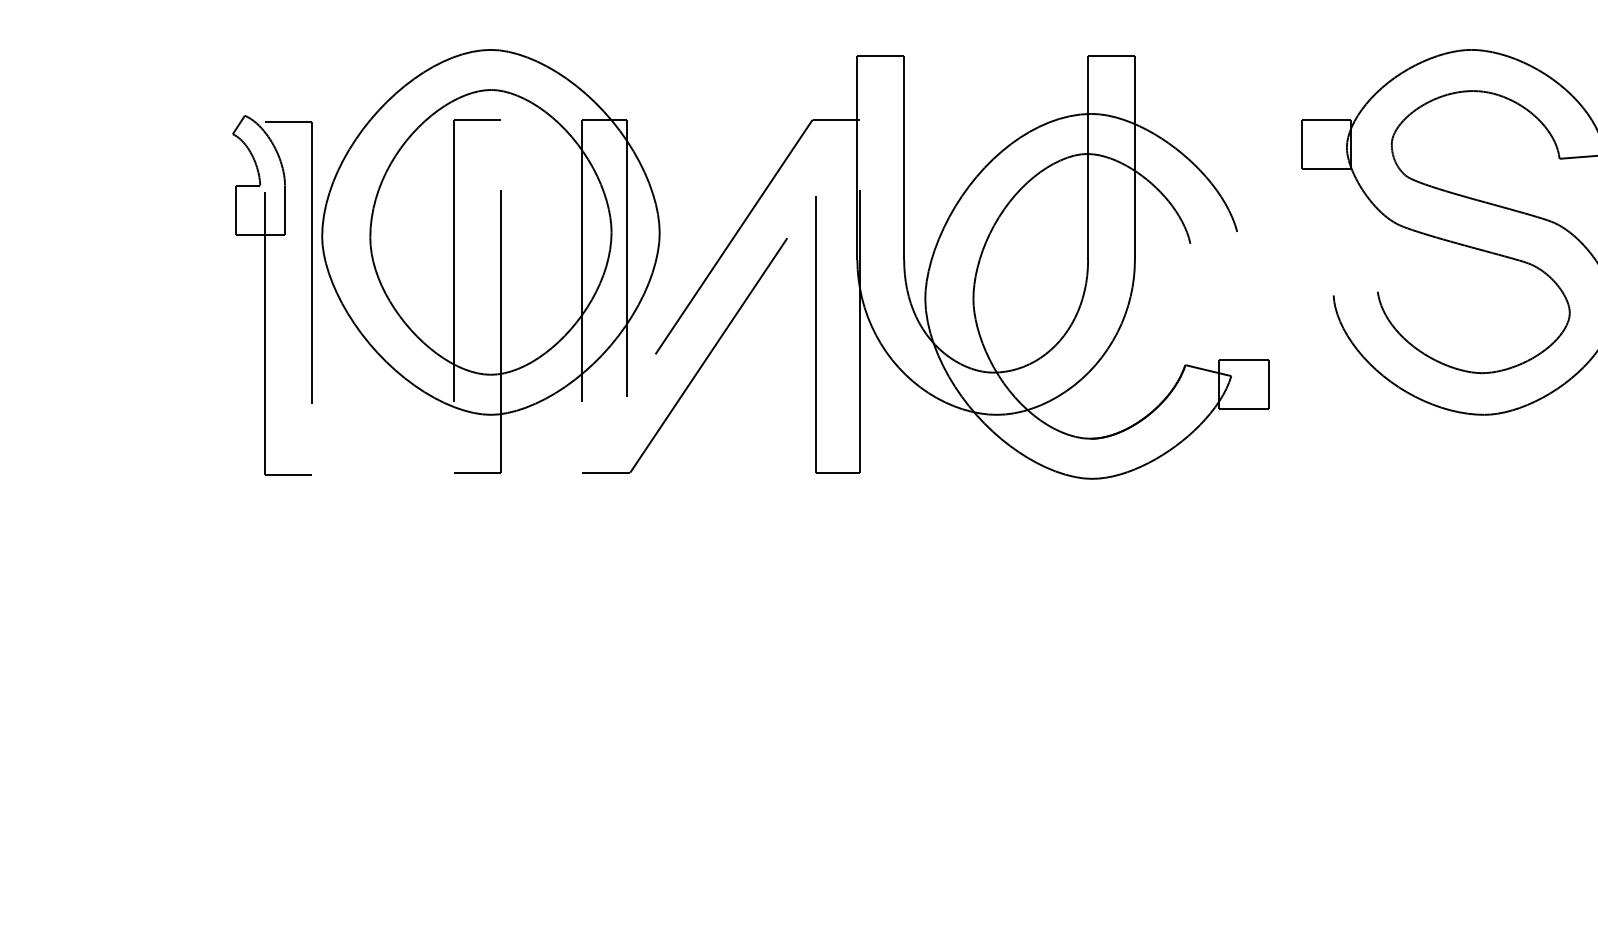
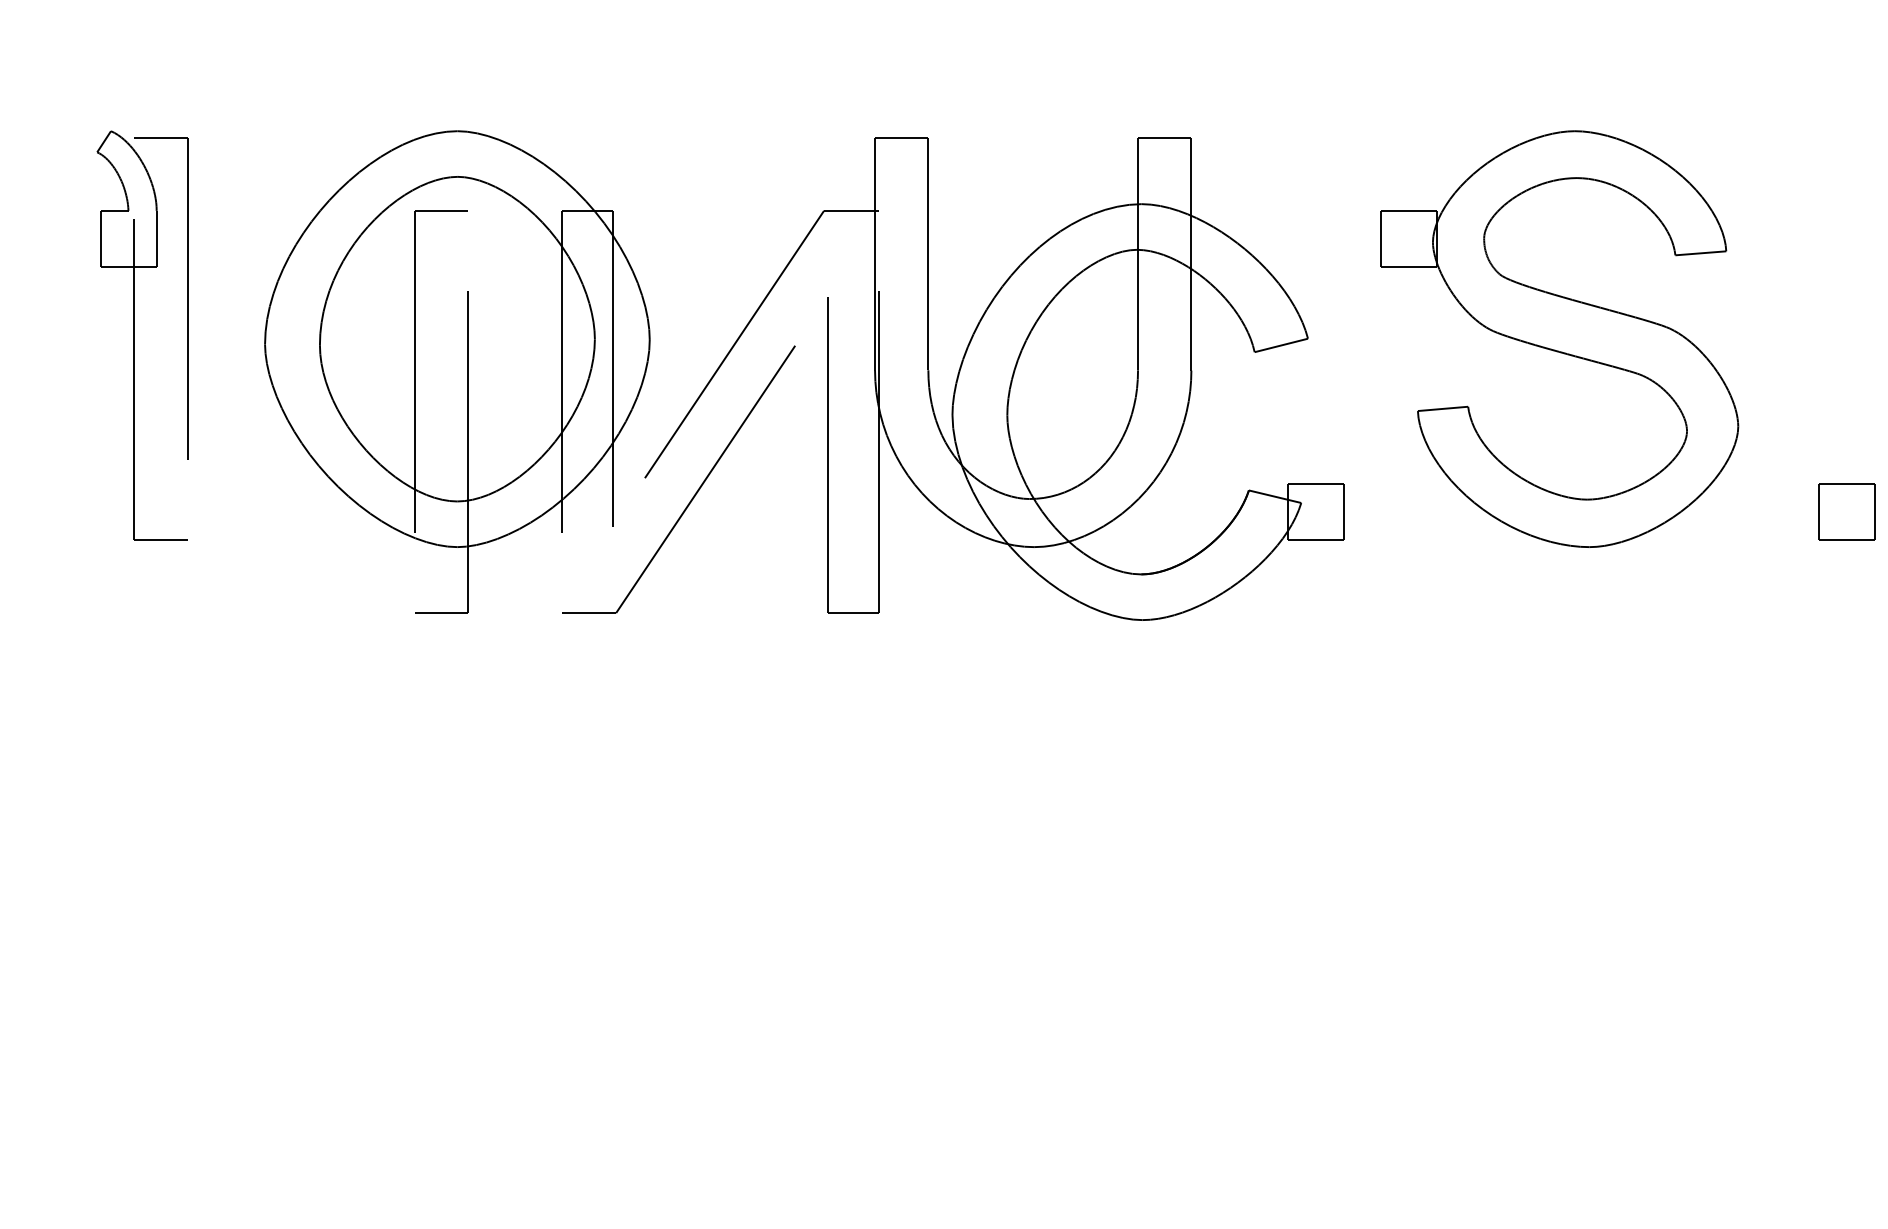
line: (1214, 237) -> (1281, 345), added
line: (1355, 293) -> (1442, 408), added
part: (265, 294) -> (134, 335), moved

